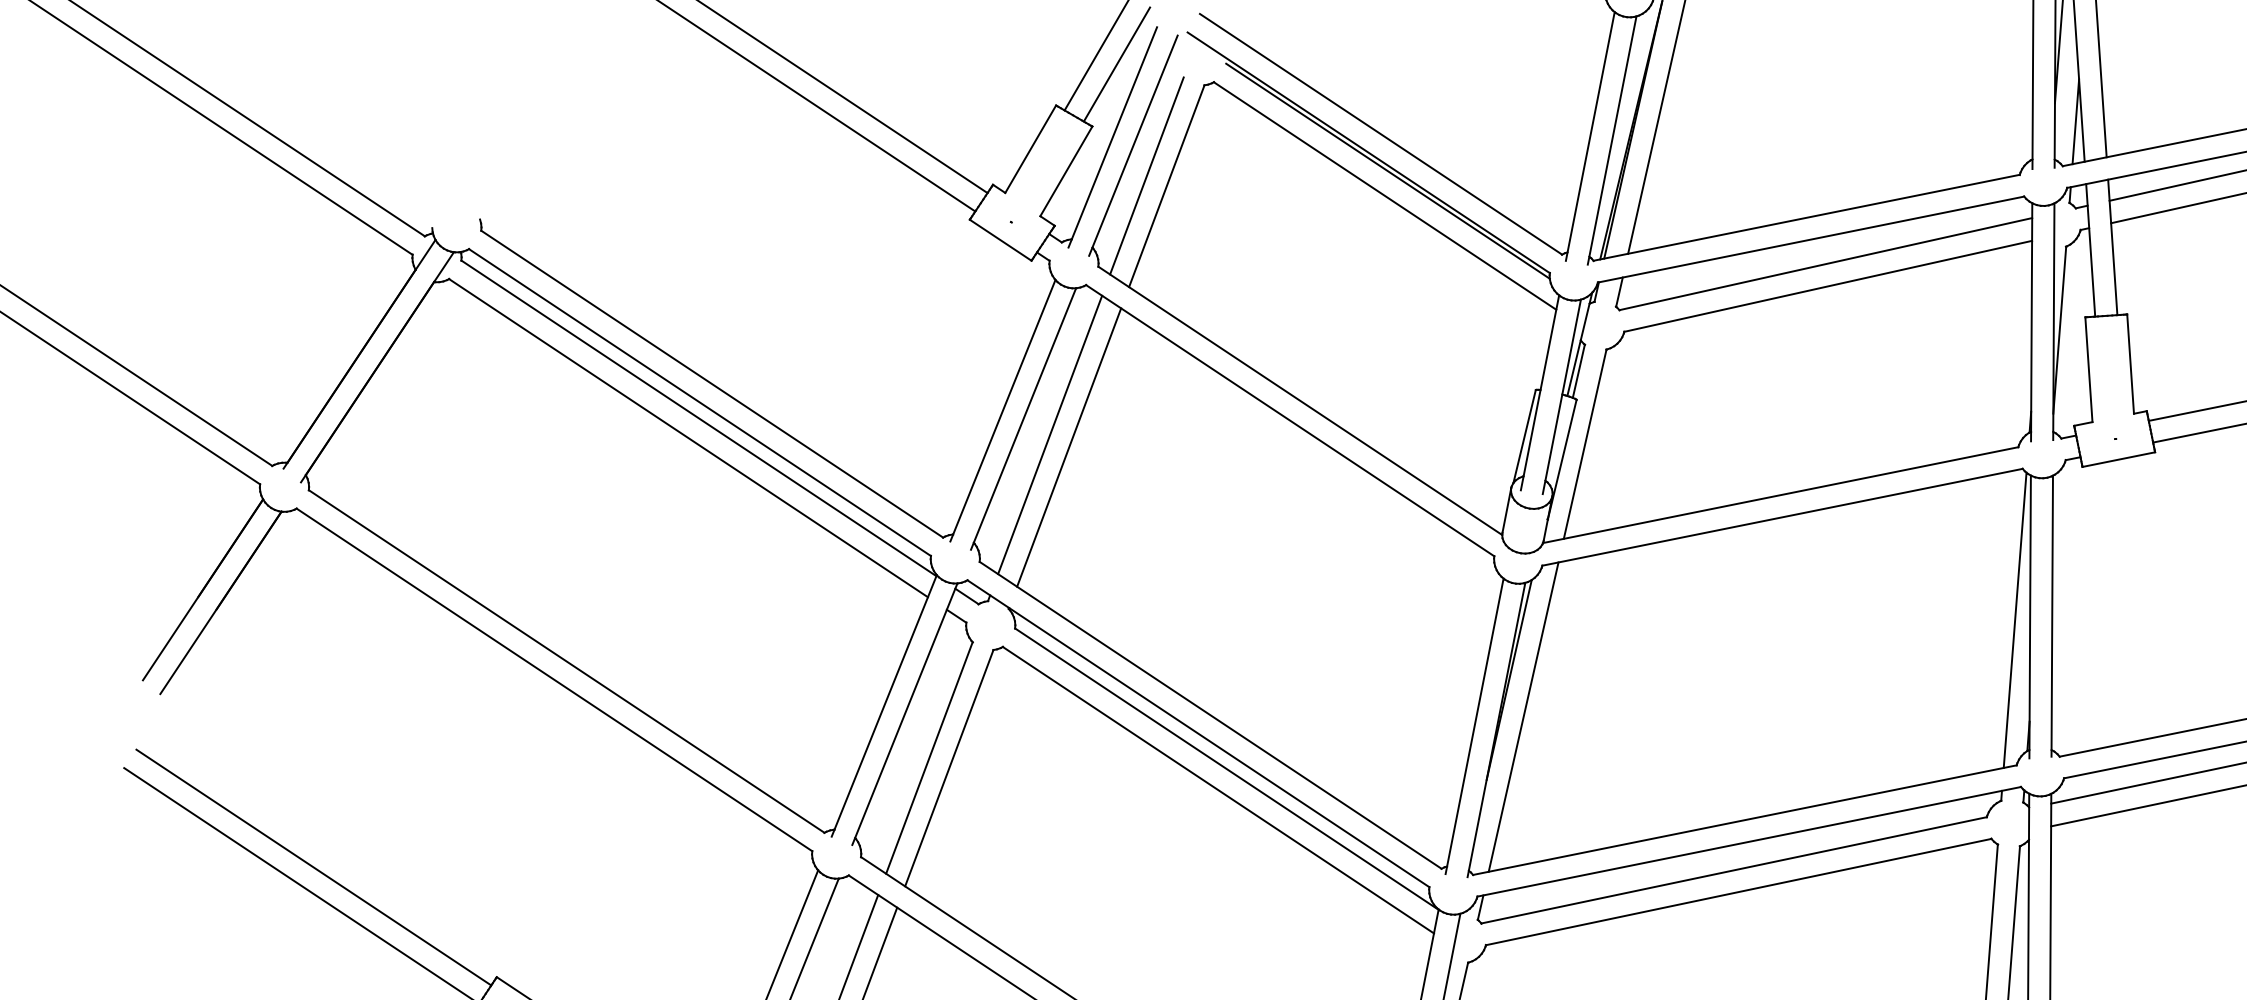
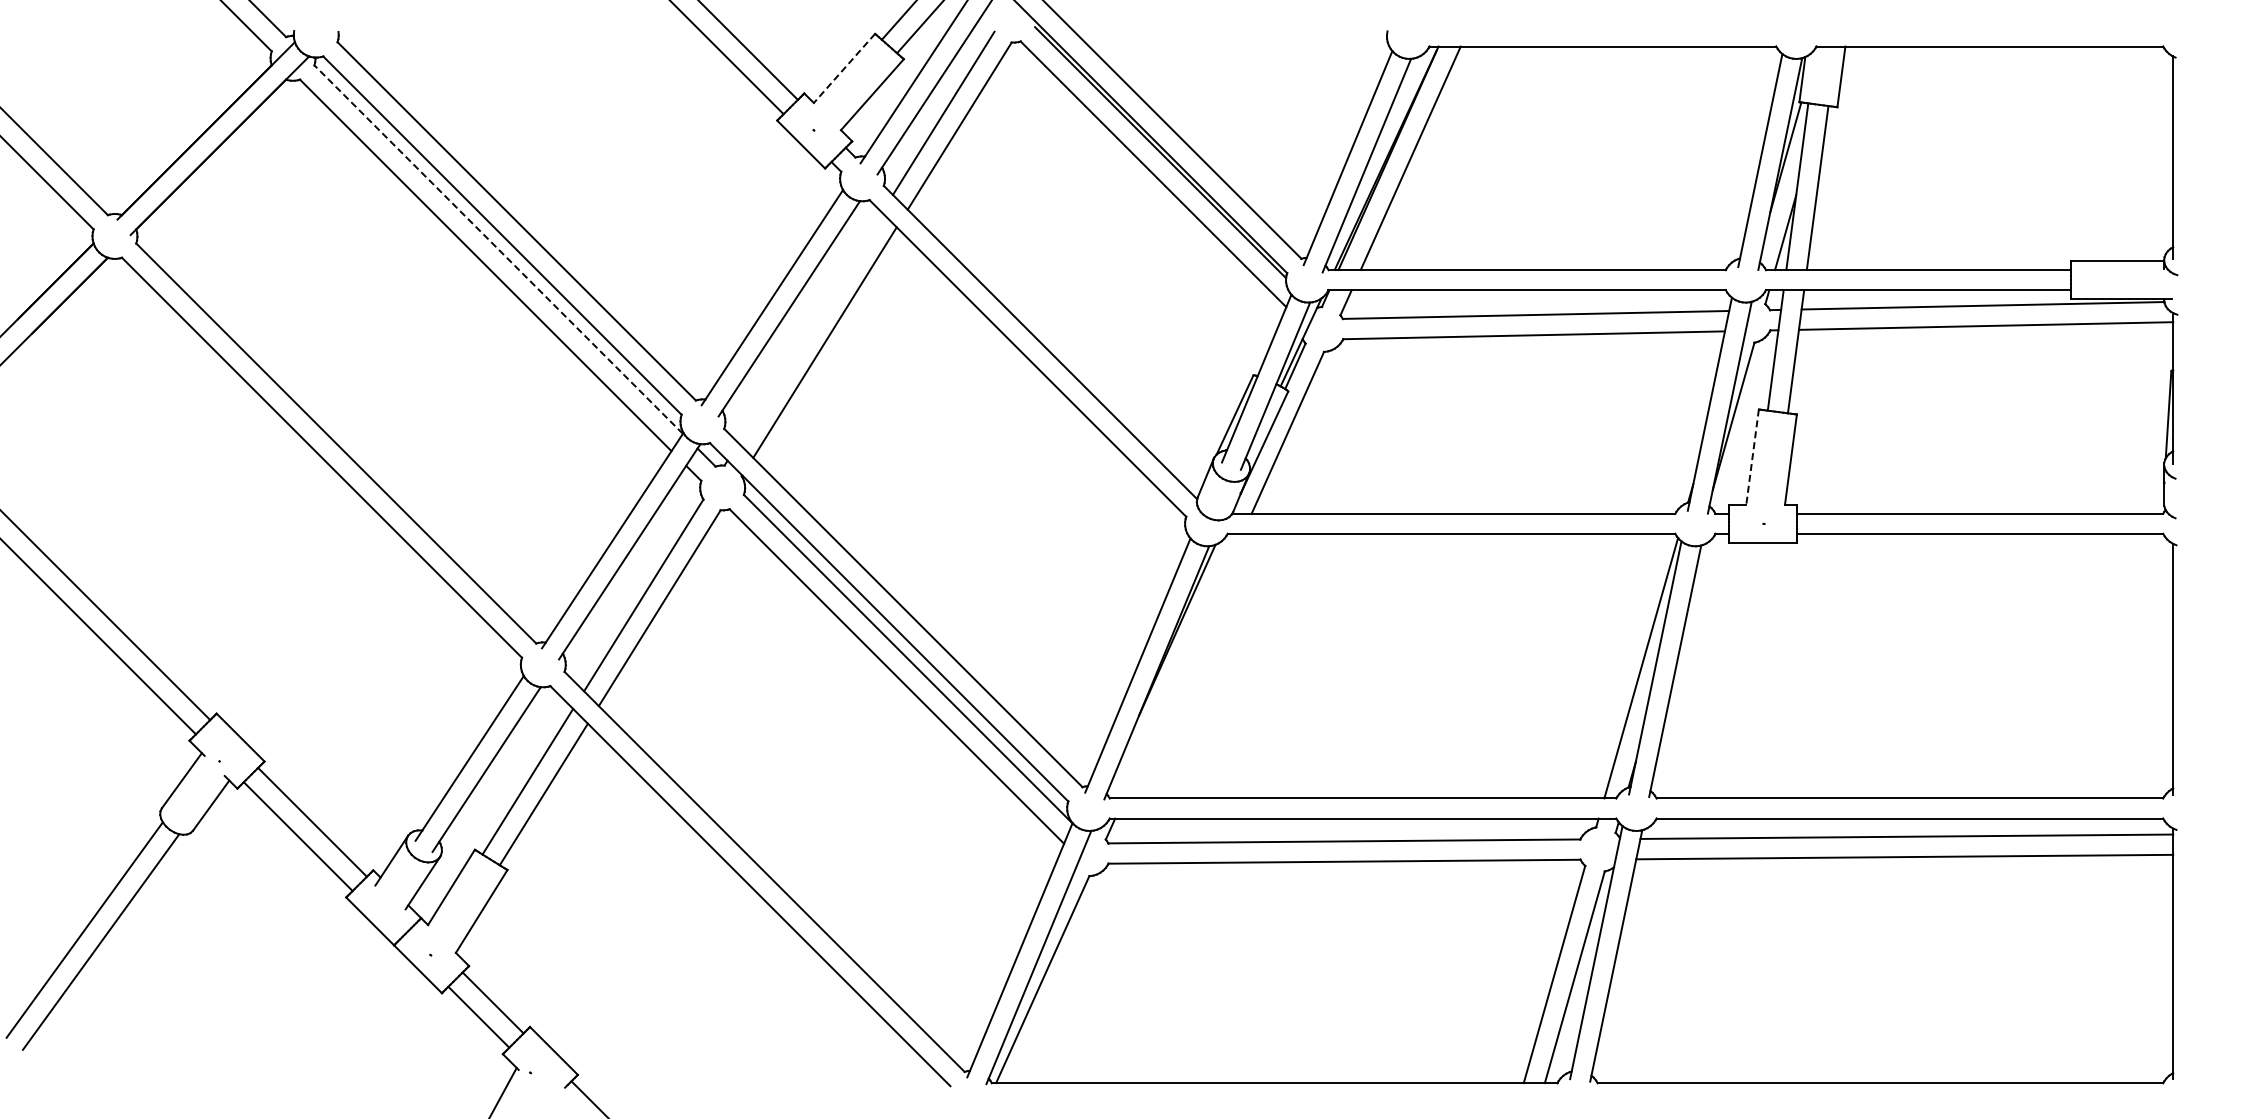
line: (1030, 149) -> (844, 68), solid -> dashed
line: (2088, 370) -> (1752, 457), solid -> dashed
line: (698, 418) -> (498, 249), solid -> dashed
line: (1050, 434) -> (810, 327), removed
line: (1523, 716) -> (1183, 665), removed

